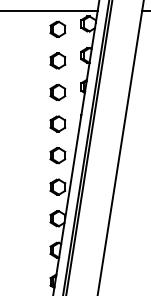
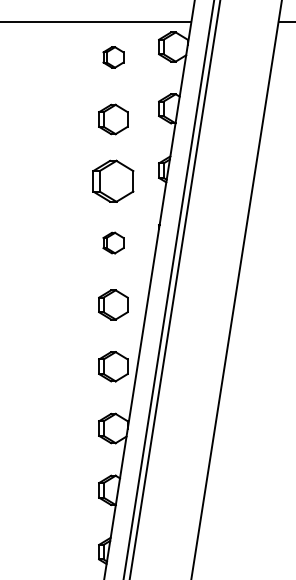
part: (57, 28) -> (112, 55), size x0.7
part: (57, 92) -> (112, 181), size x1.4
part: (57, 123) -> (112, 242), size x0.7

